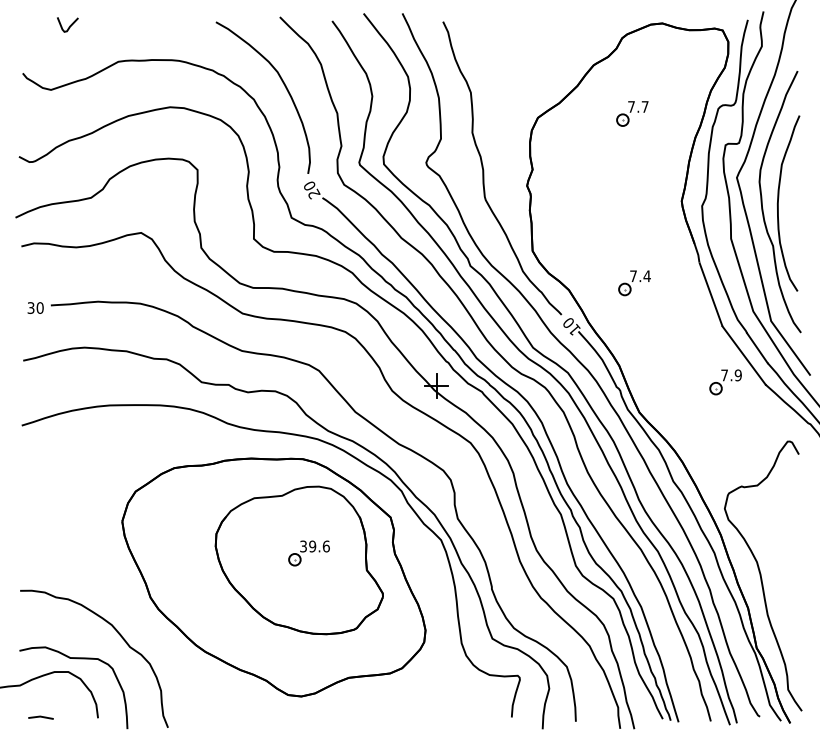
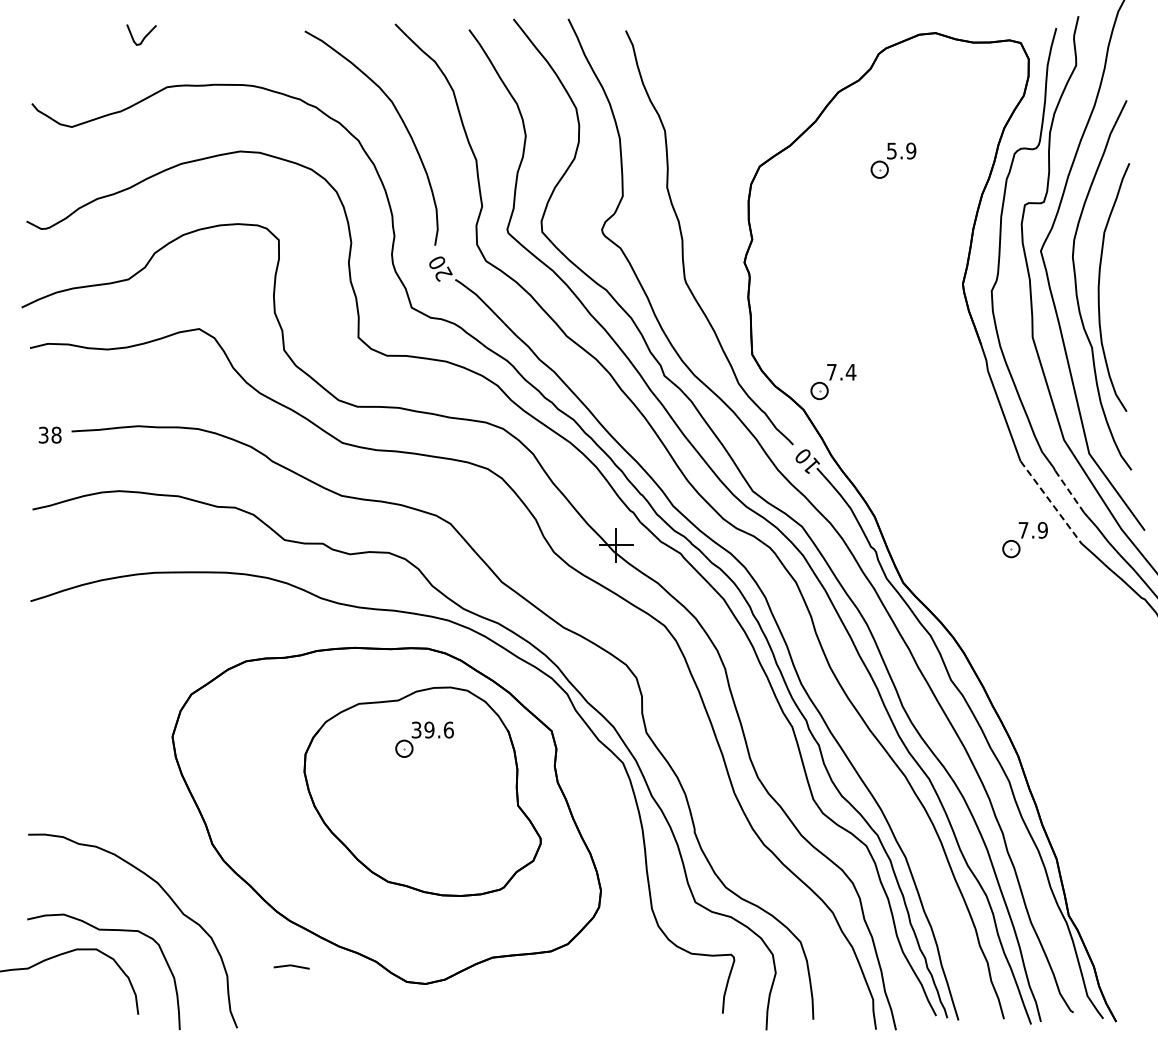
curve: (69, 25) -> (144, 36), moved
text: (638, 106) -> (901, 150), 7.7 -> 5.9
part: (634, 283) -> (833, 382), moved
text: (40, 308) -> (56, 435), 30 -> 38
line: (757, 347) -> (1069, 491), solid -> dashed
line: (744, 355) -> (1051, 502), solid -> dashed
part: (309, 553) -> (424, 739), moved
curve: (761, 575) -> (1075, 813), removed
line: (40, 717) -> (291, 966), moved

